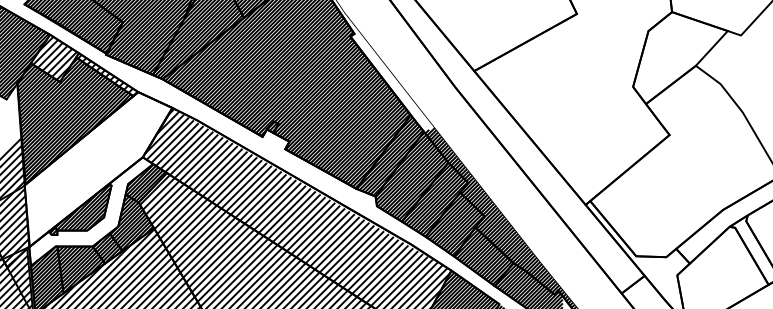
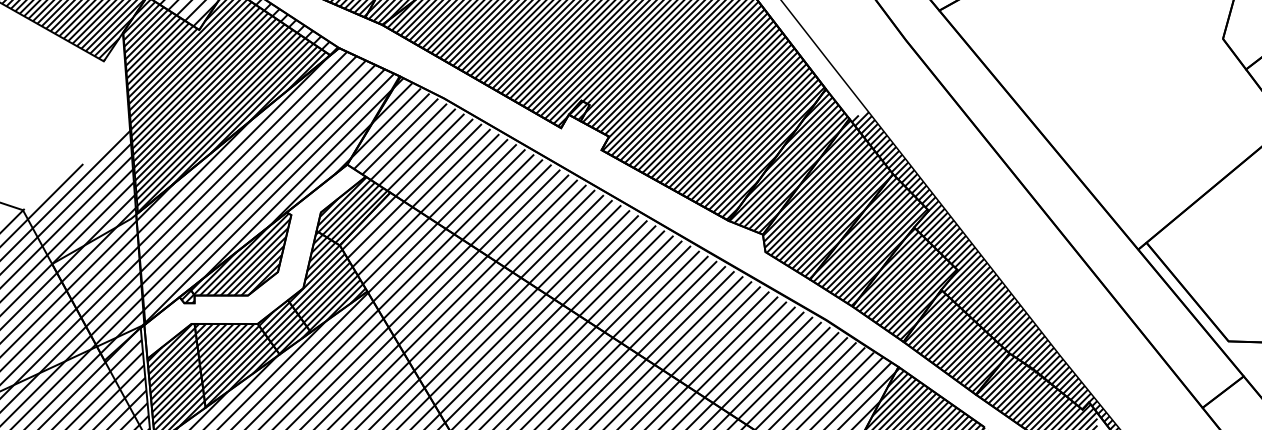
hatch: (97, 169) -> (266, 186), added

